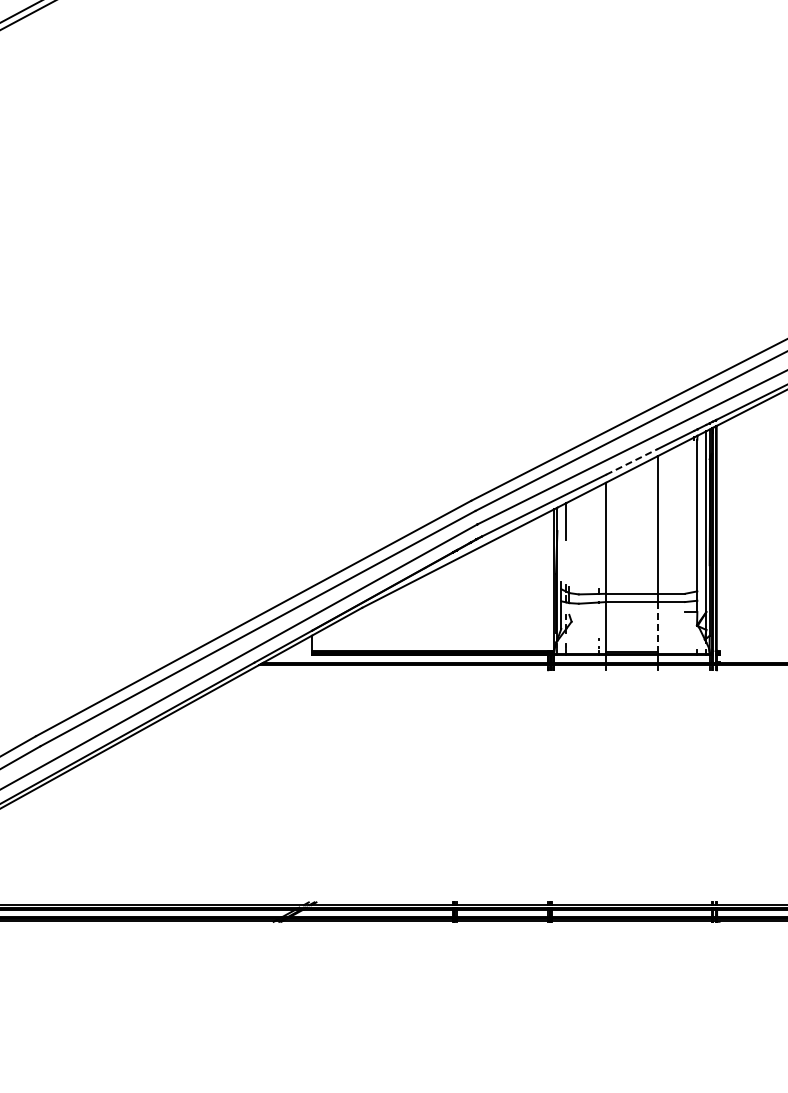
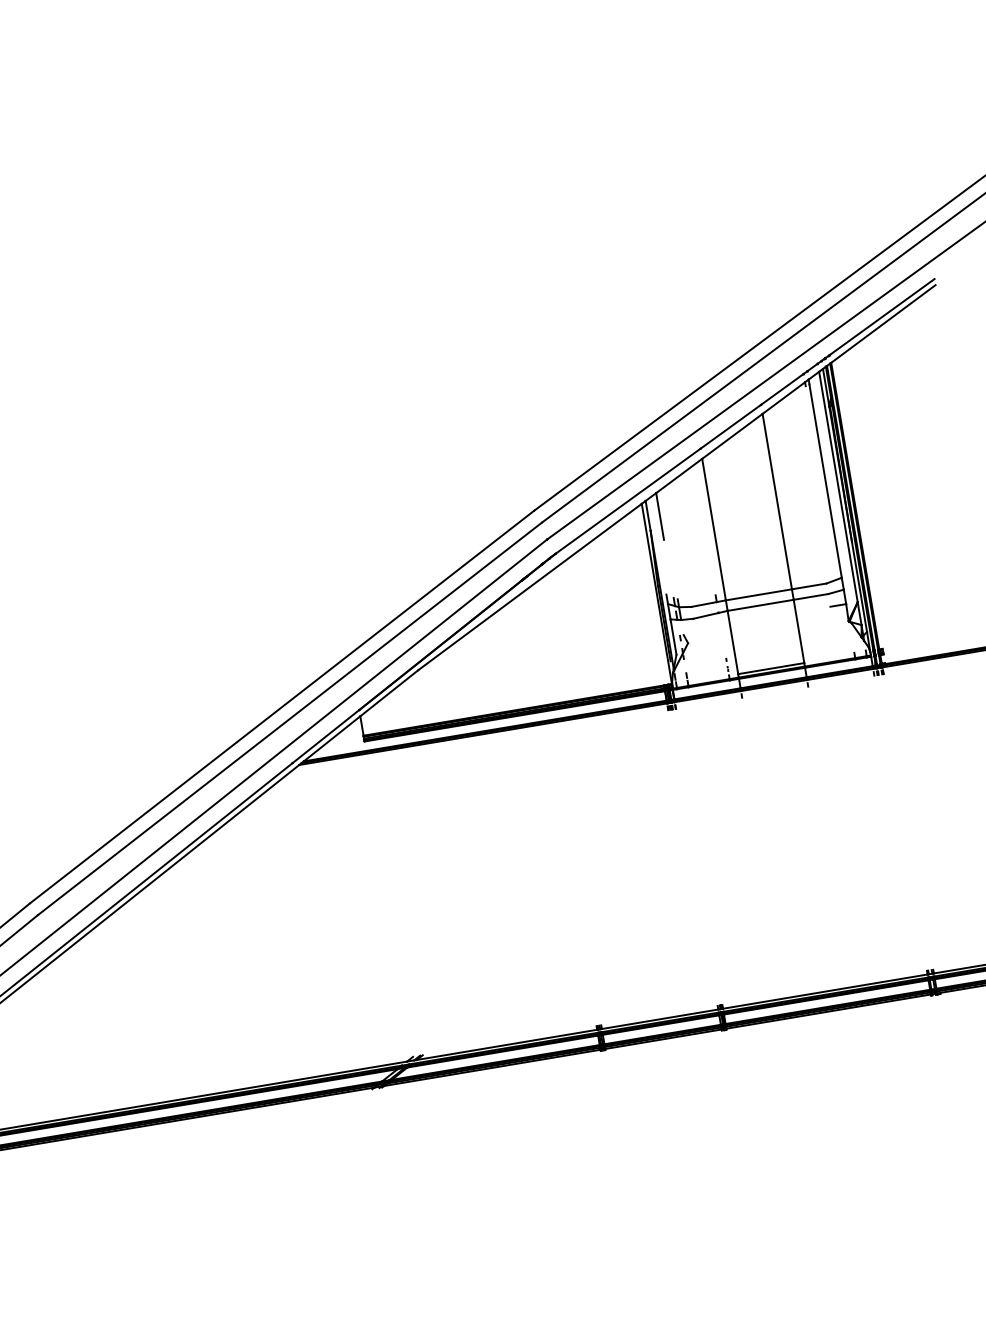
line: (631, 461) -> (730, 426), dashed -> solid
line: (657, 626) -> (798, 631), dashed -> solid

